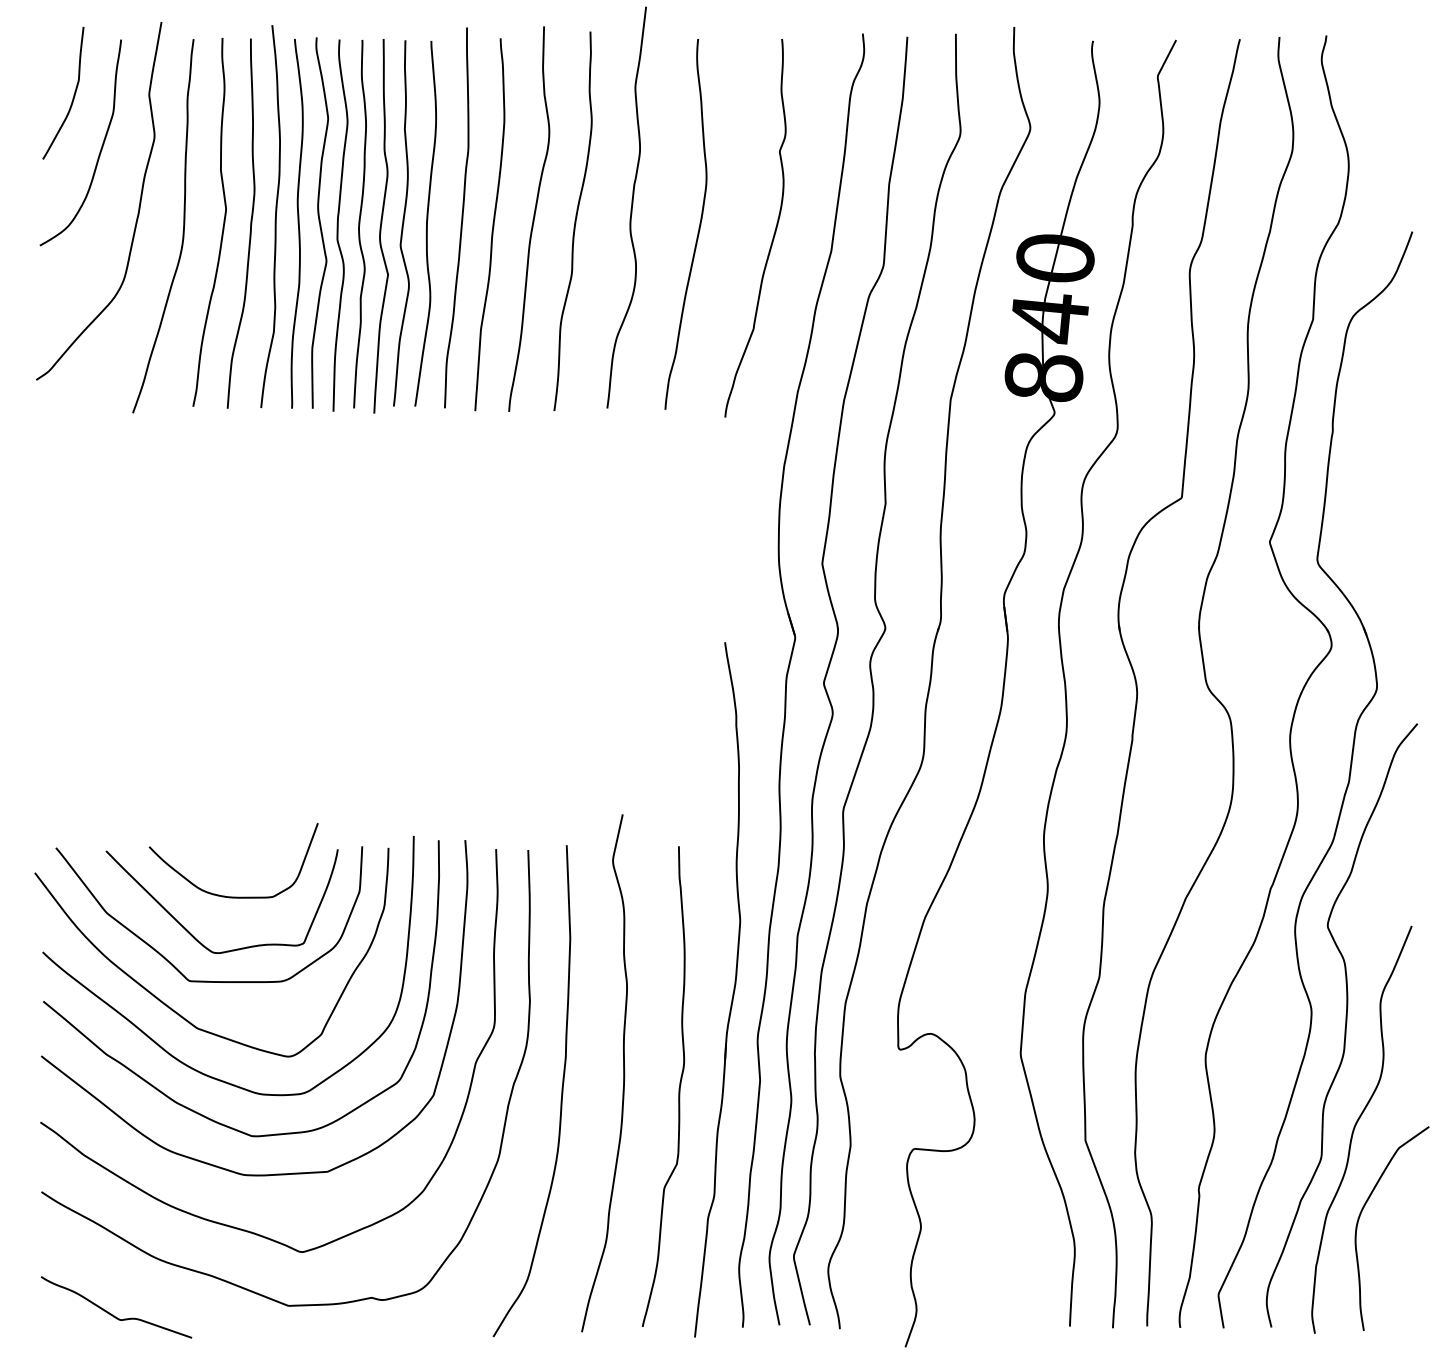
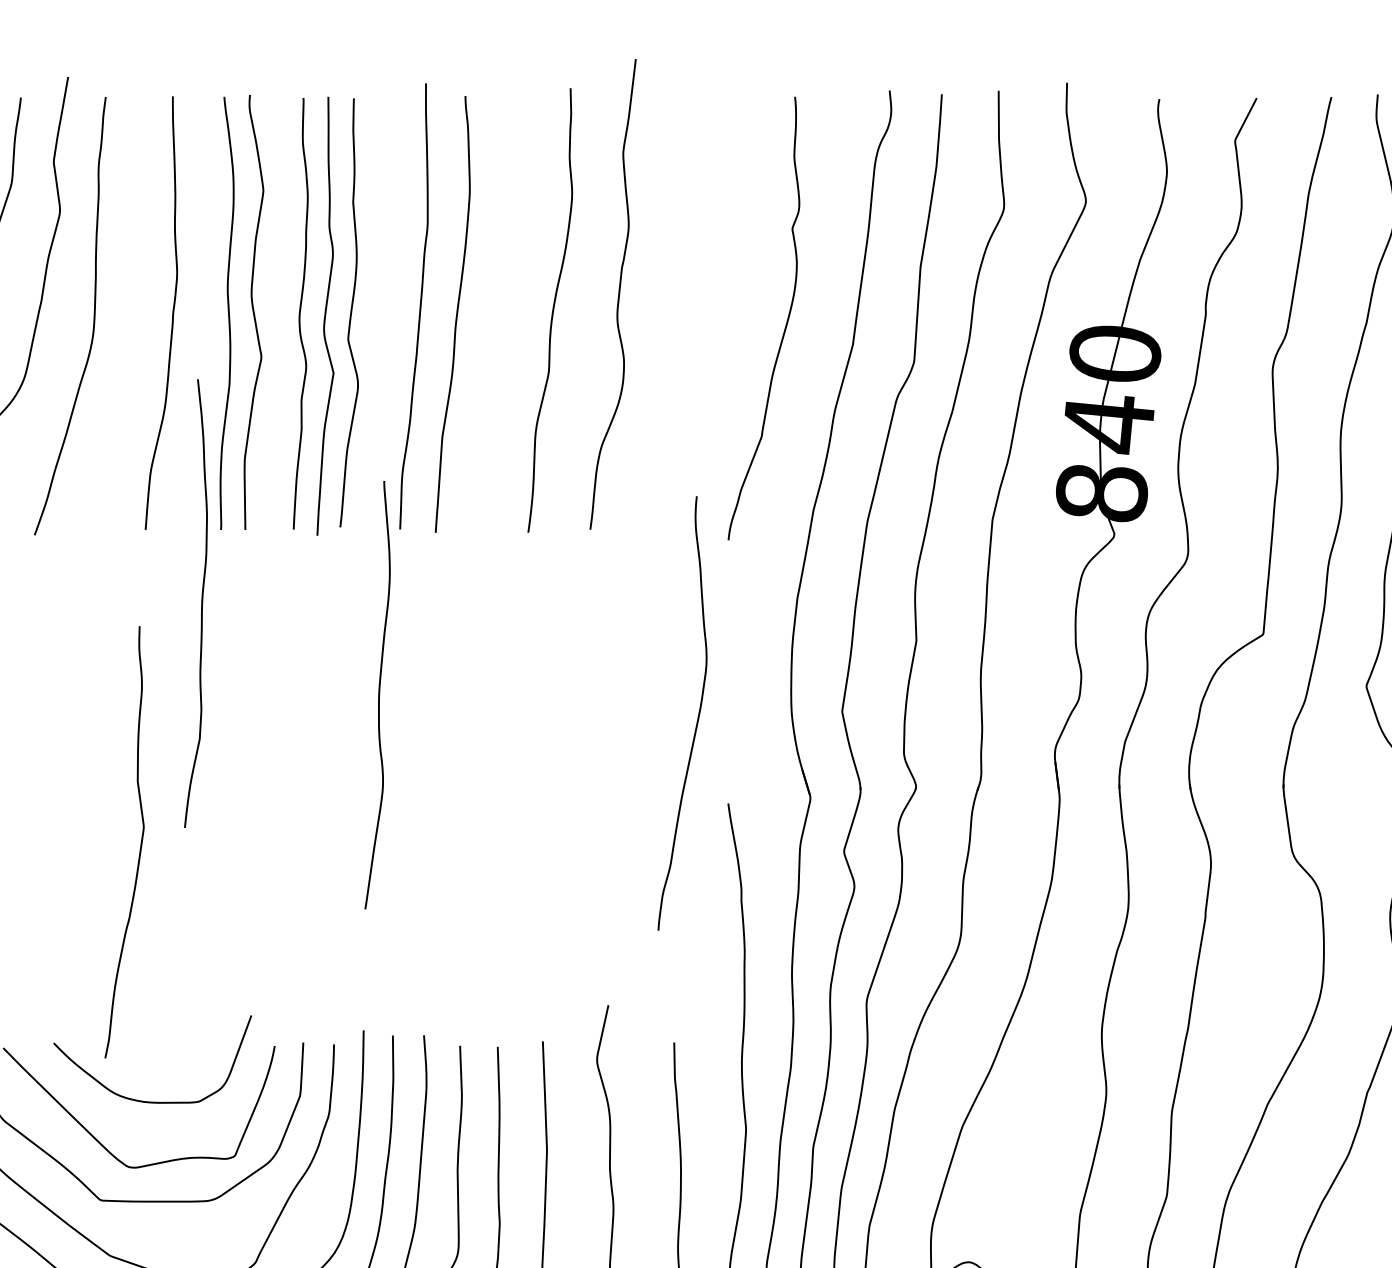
curve: (275, 216) -> (201, 603), moved
curve: (532, 219) -> (502, 308), removed
curve: (426, 223) -> (378, 694), moved
curve: (338, 225) -> (275, 315), removed
curve: (222, 226) -> (139, 847), moved
curve: (698, 227) -> (697, 717), moved

